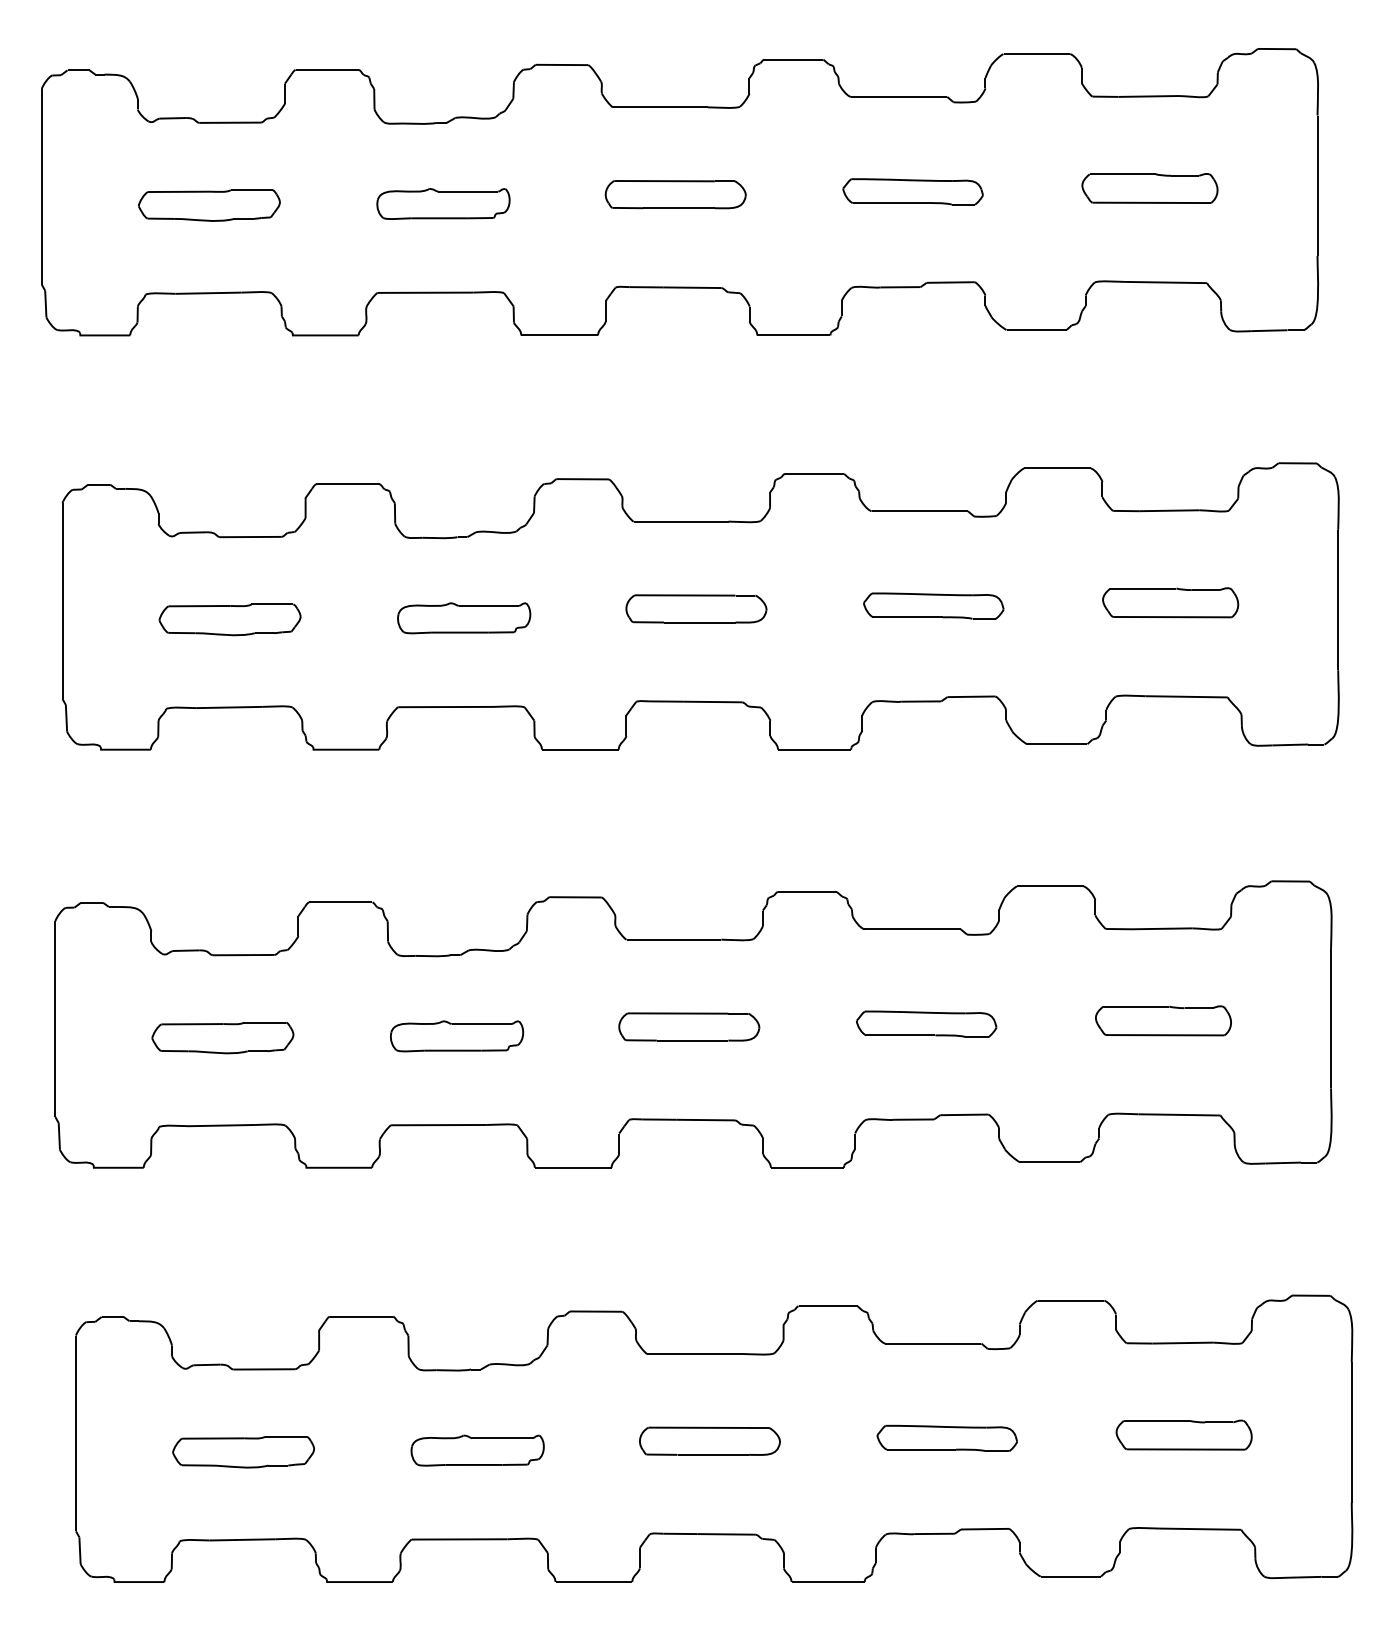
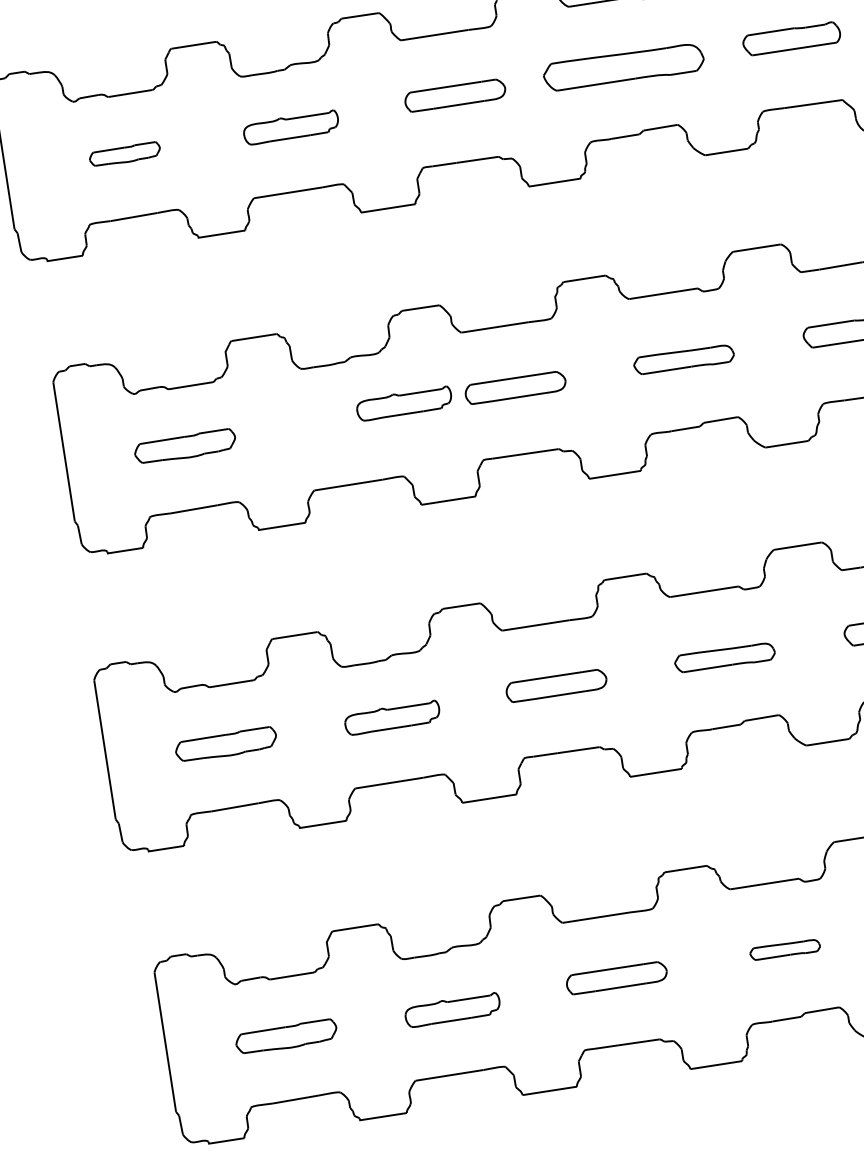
part: (912, 191) -> (623, 67), size x1.6
part: (209, 205) -> (125, 154), size x0.7
part: (464, 618) -> (404, 403), moved
part: (946, 1437) -> (784, 949), size x0.7

